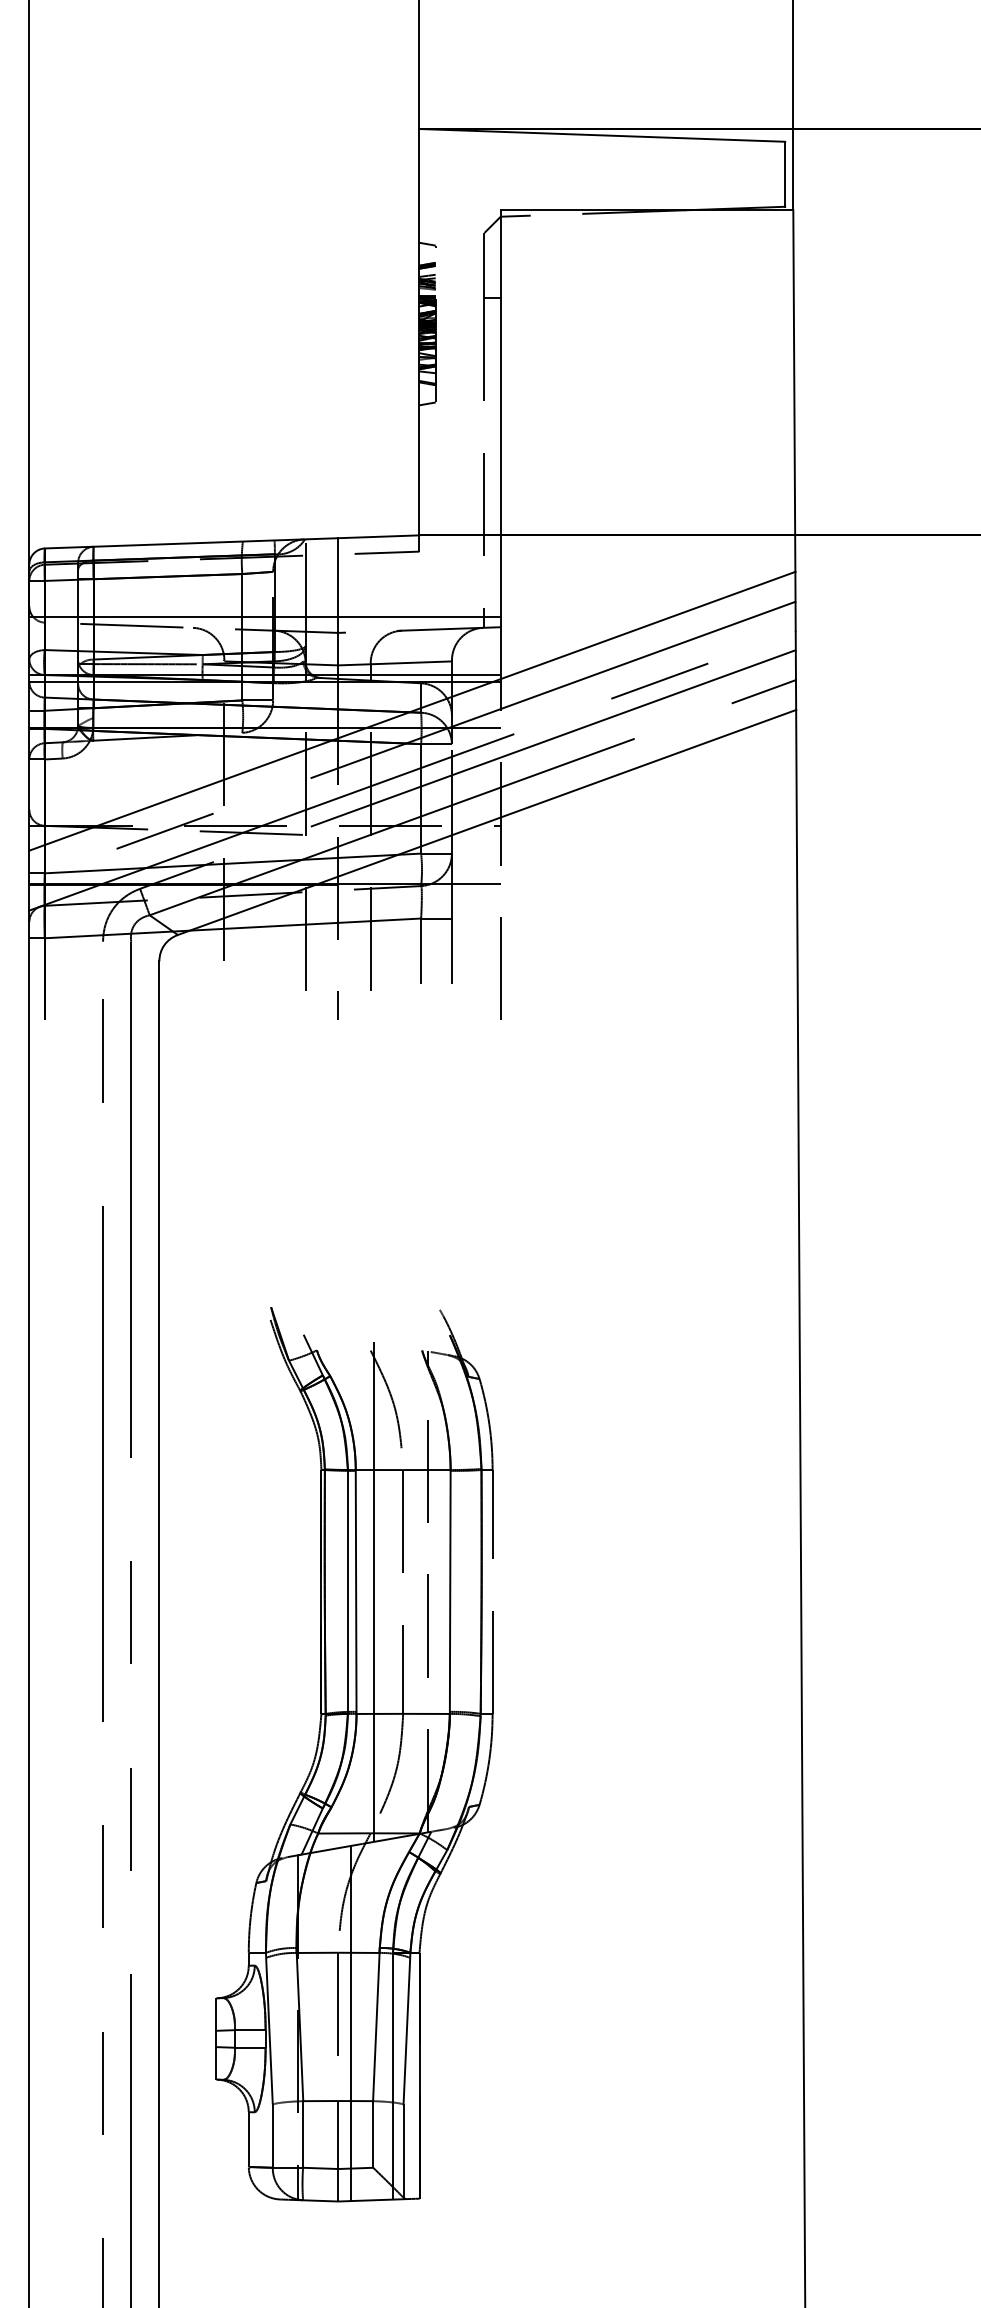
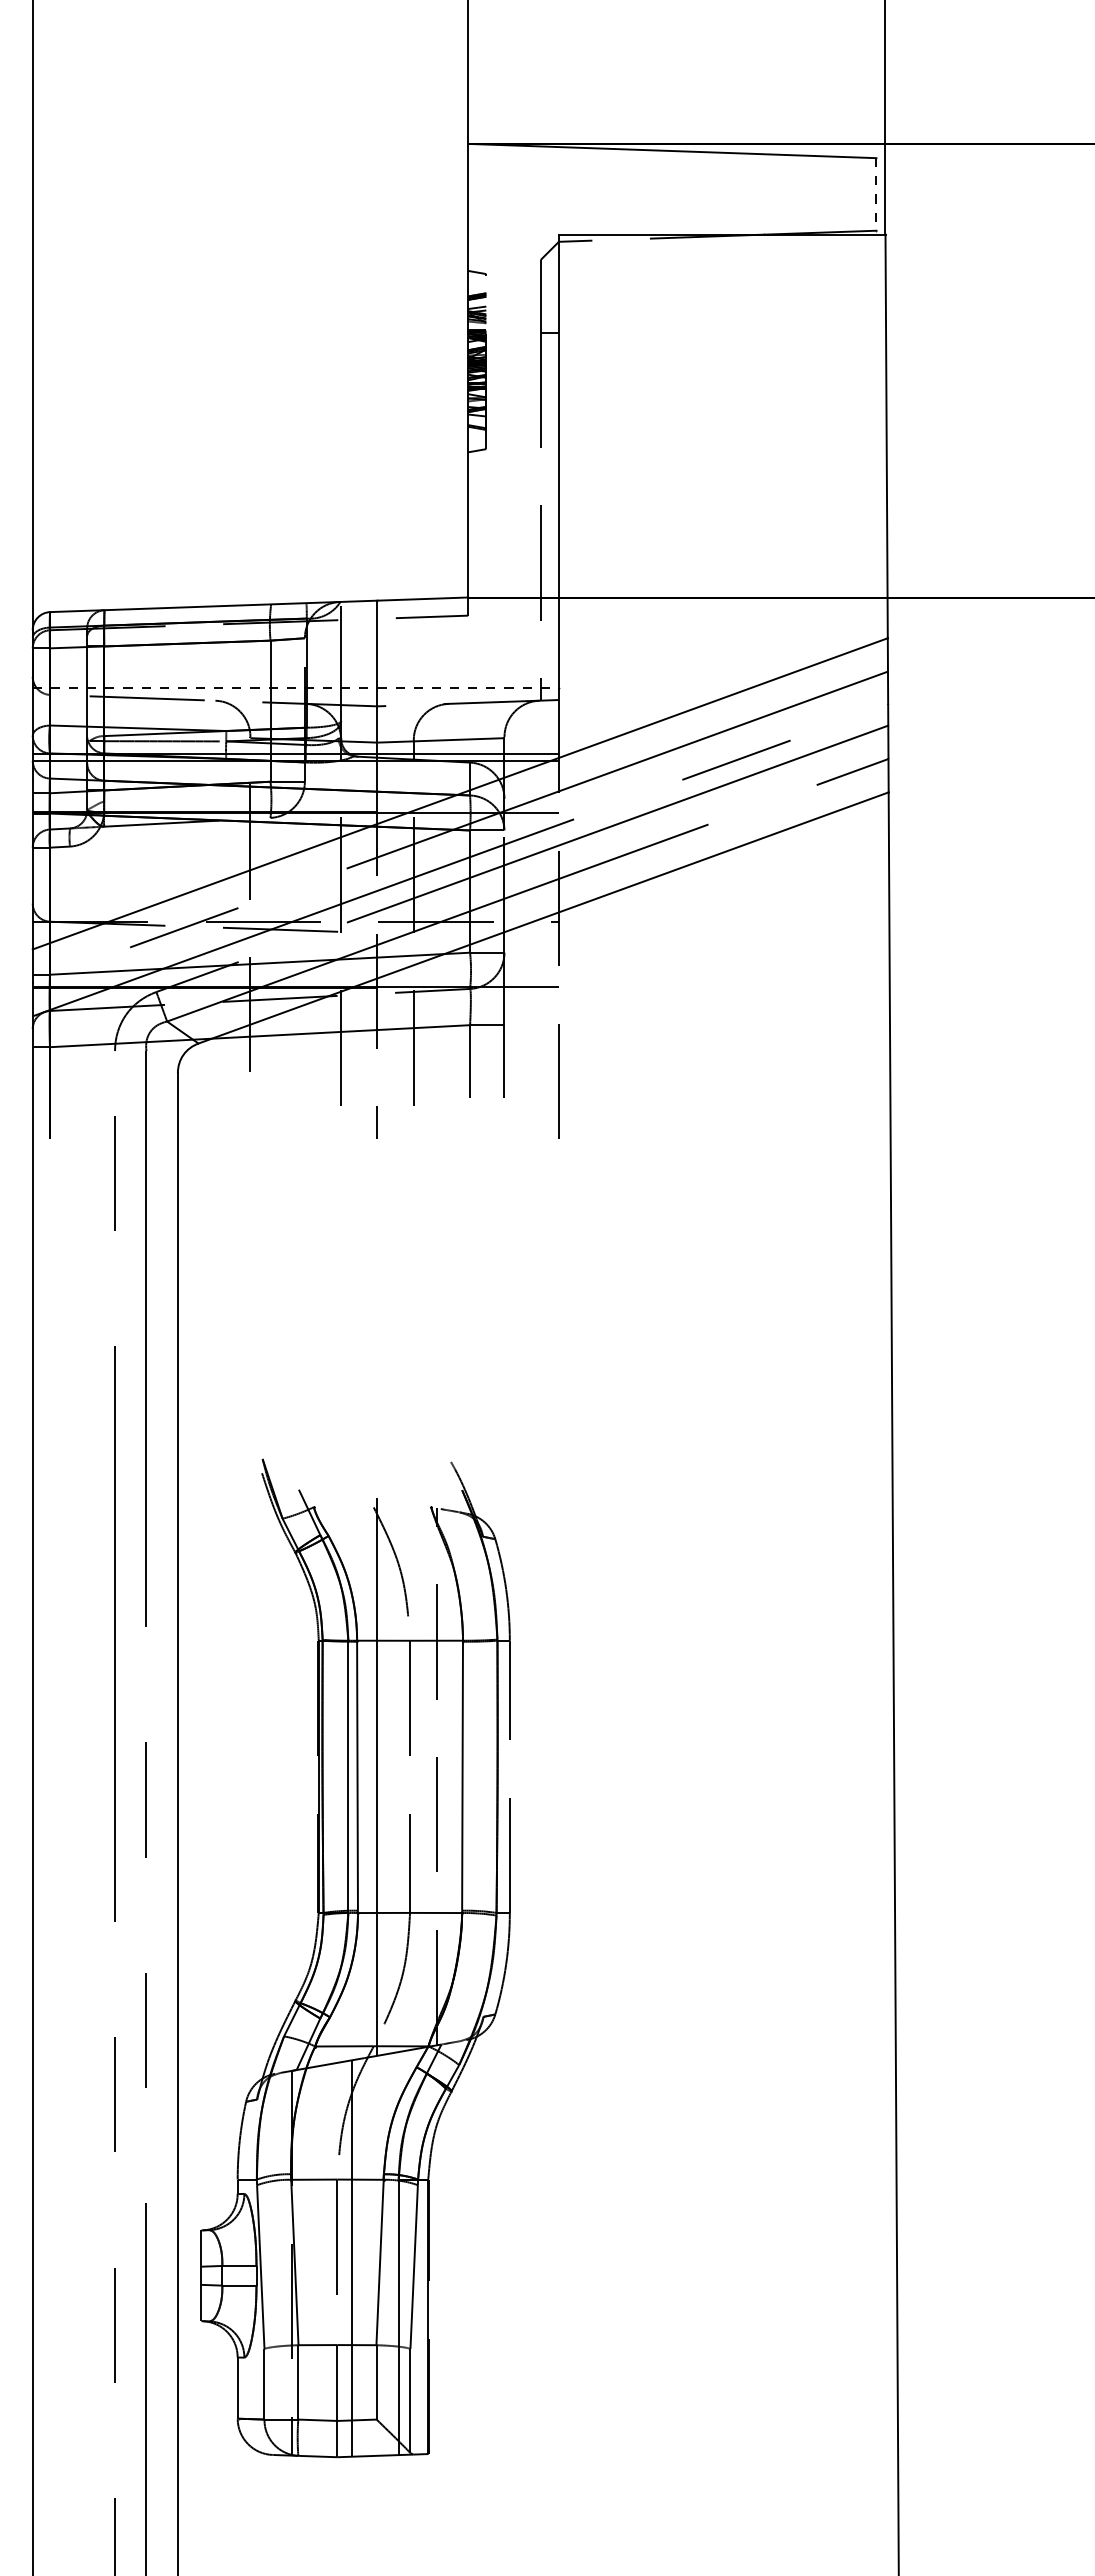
line: (785, 174) -> (876, 194), solid -> dashed
line: (265, 616) -> (296, 688), solid -> dashed
part: (354, 1754) -> (355, 1958), moved

